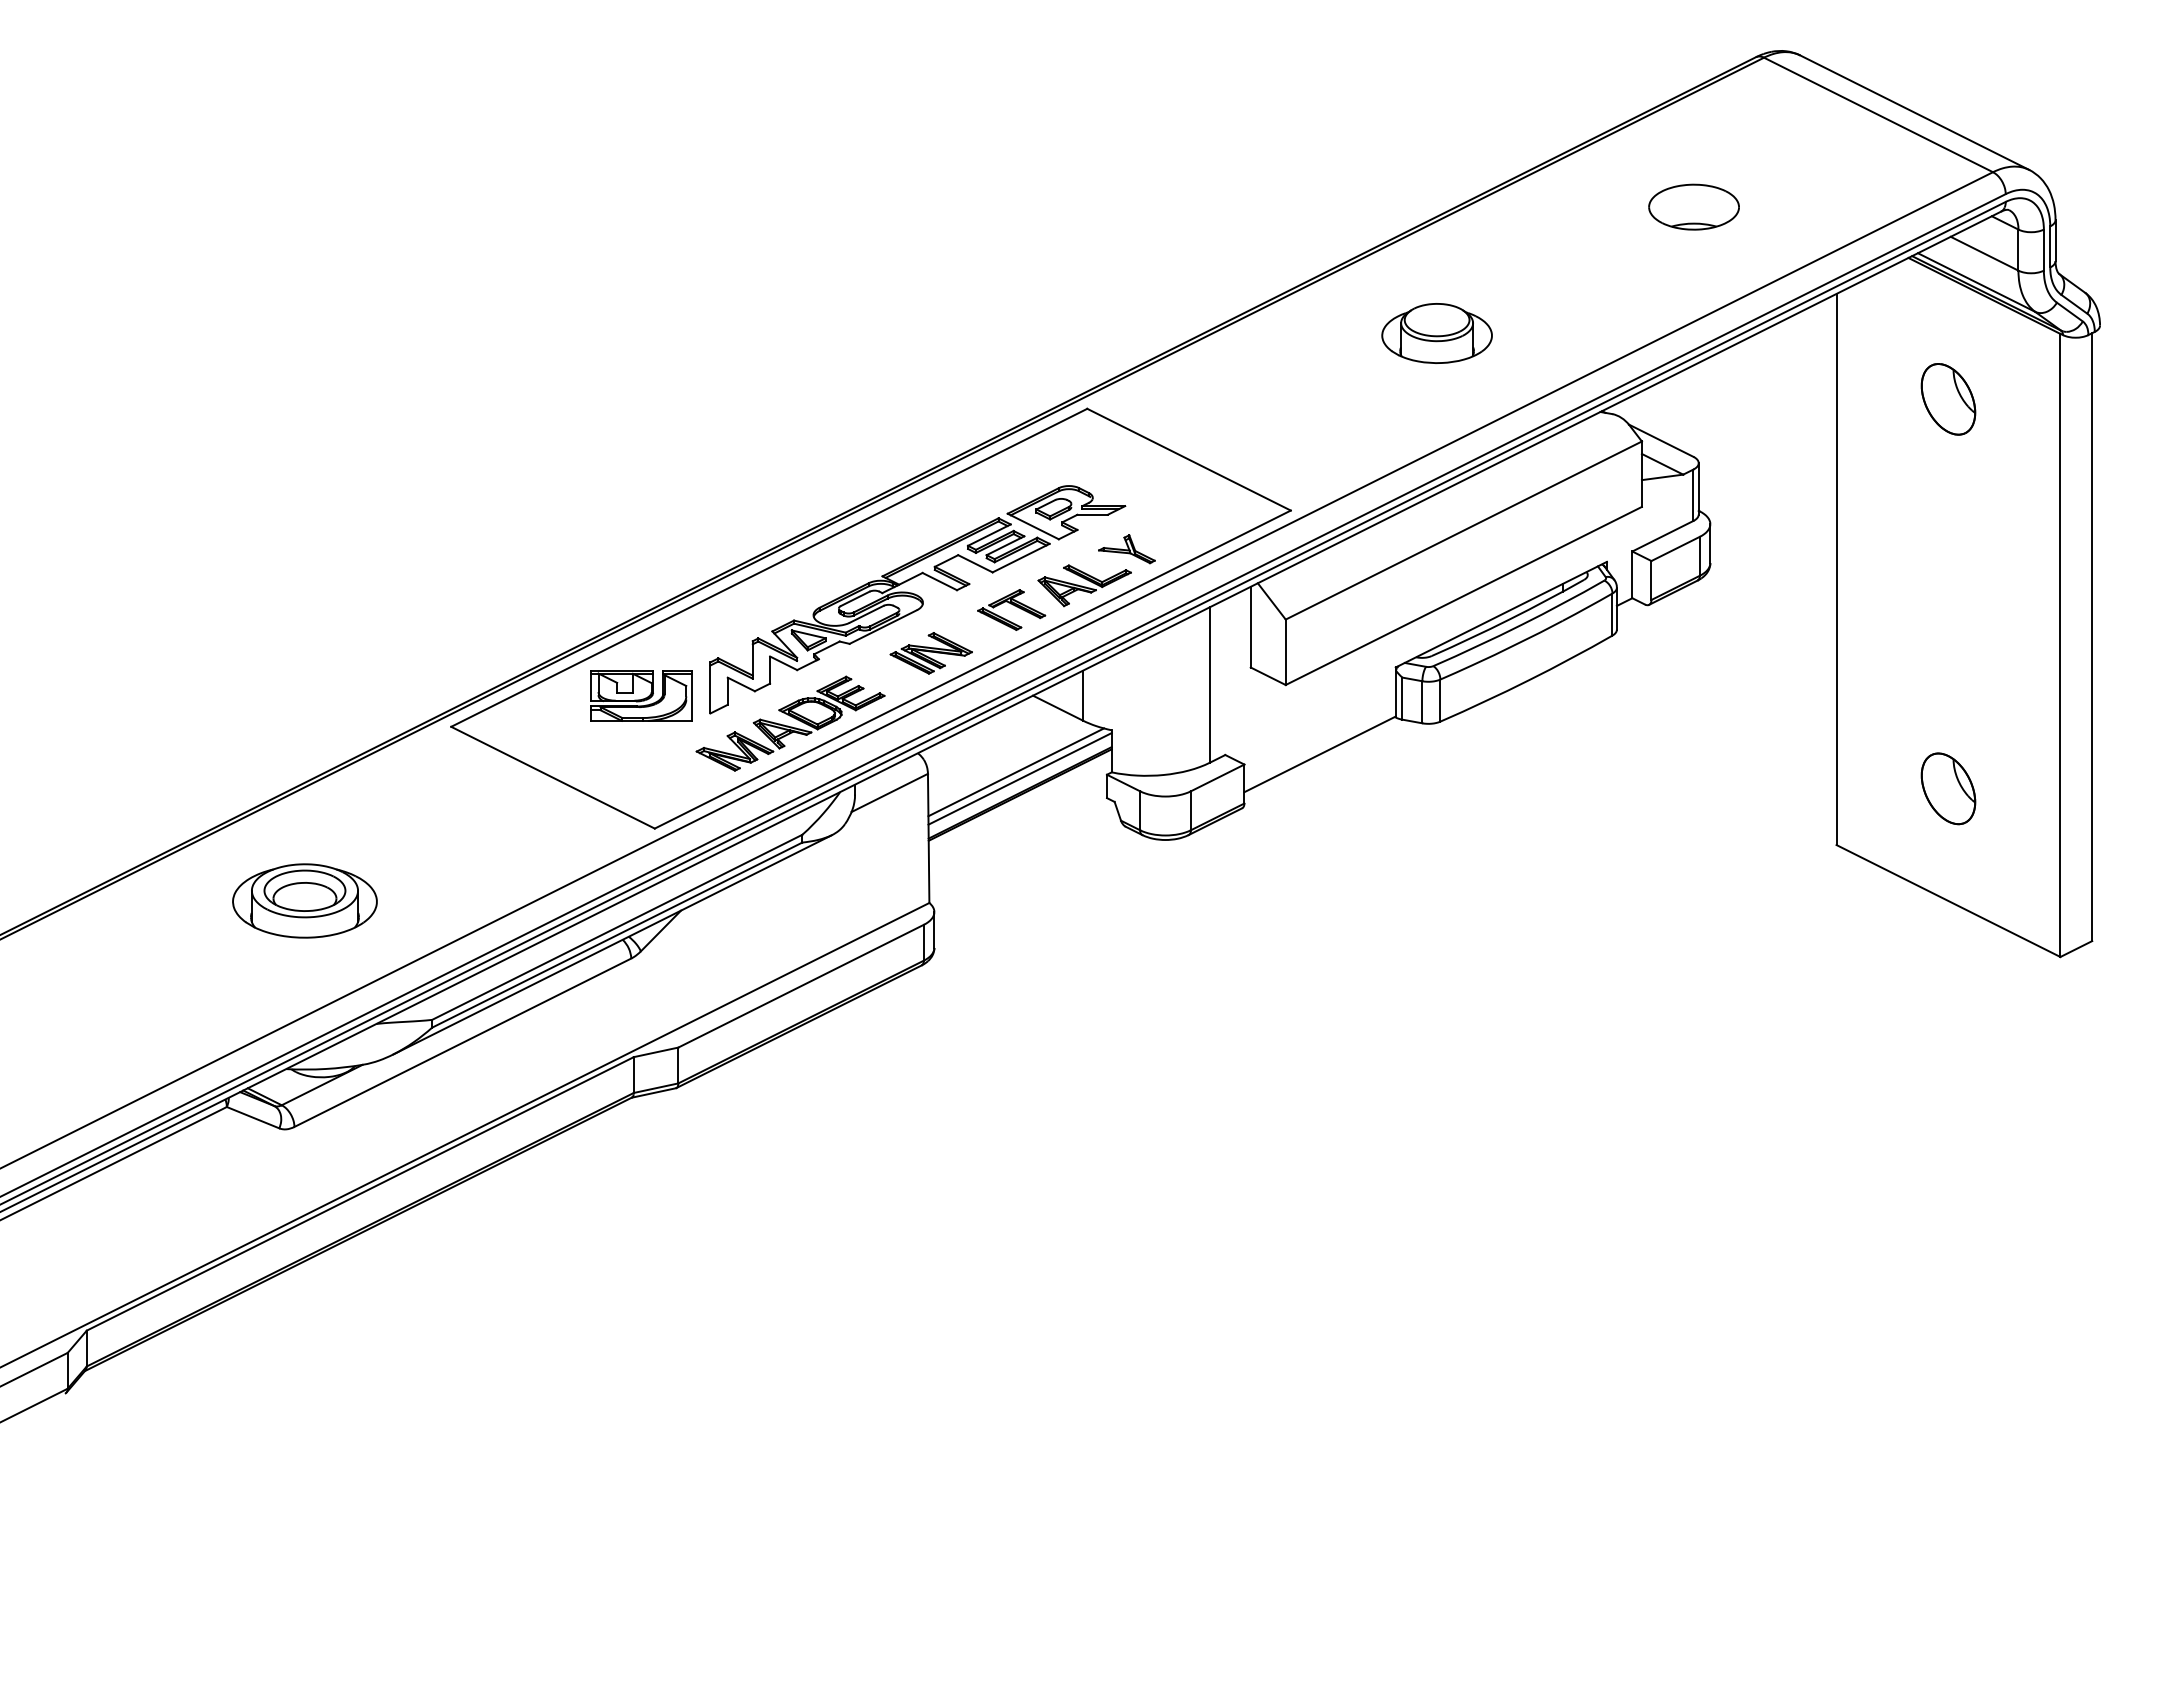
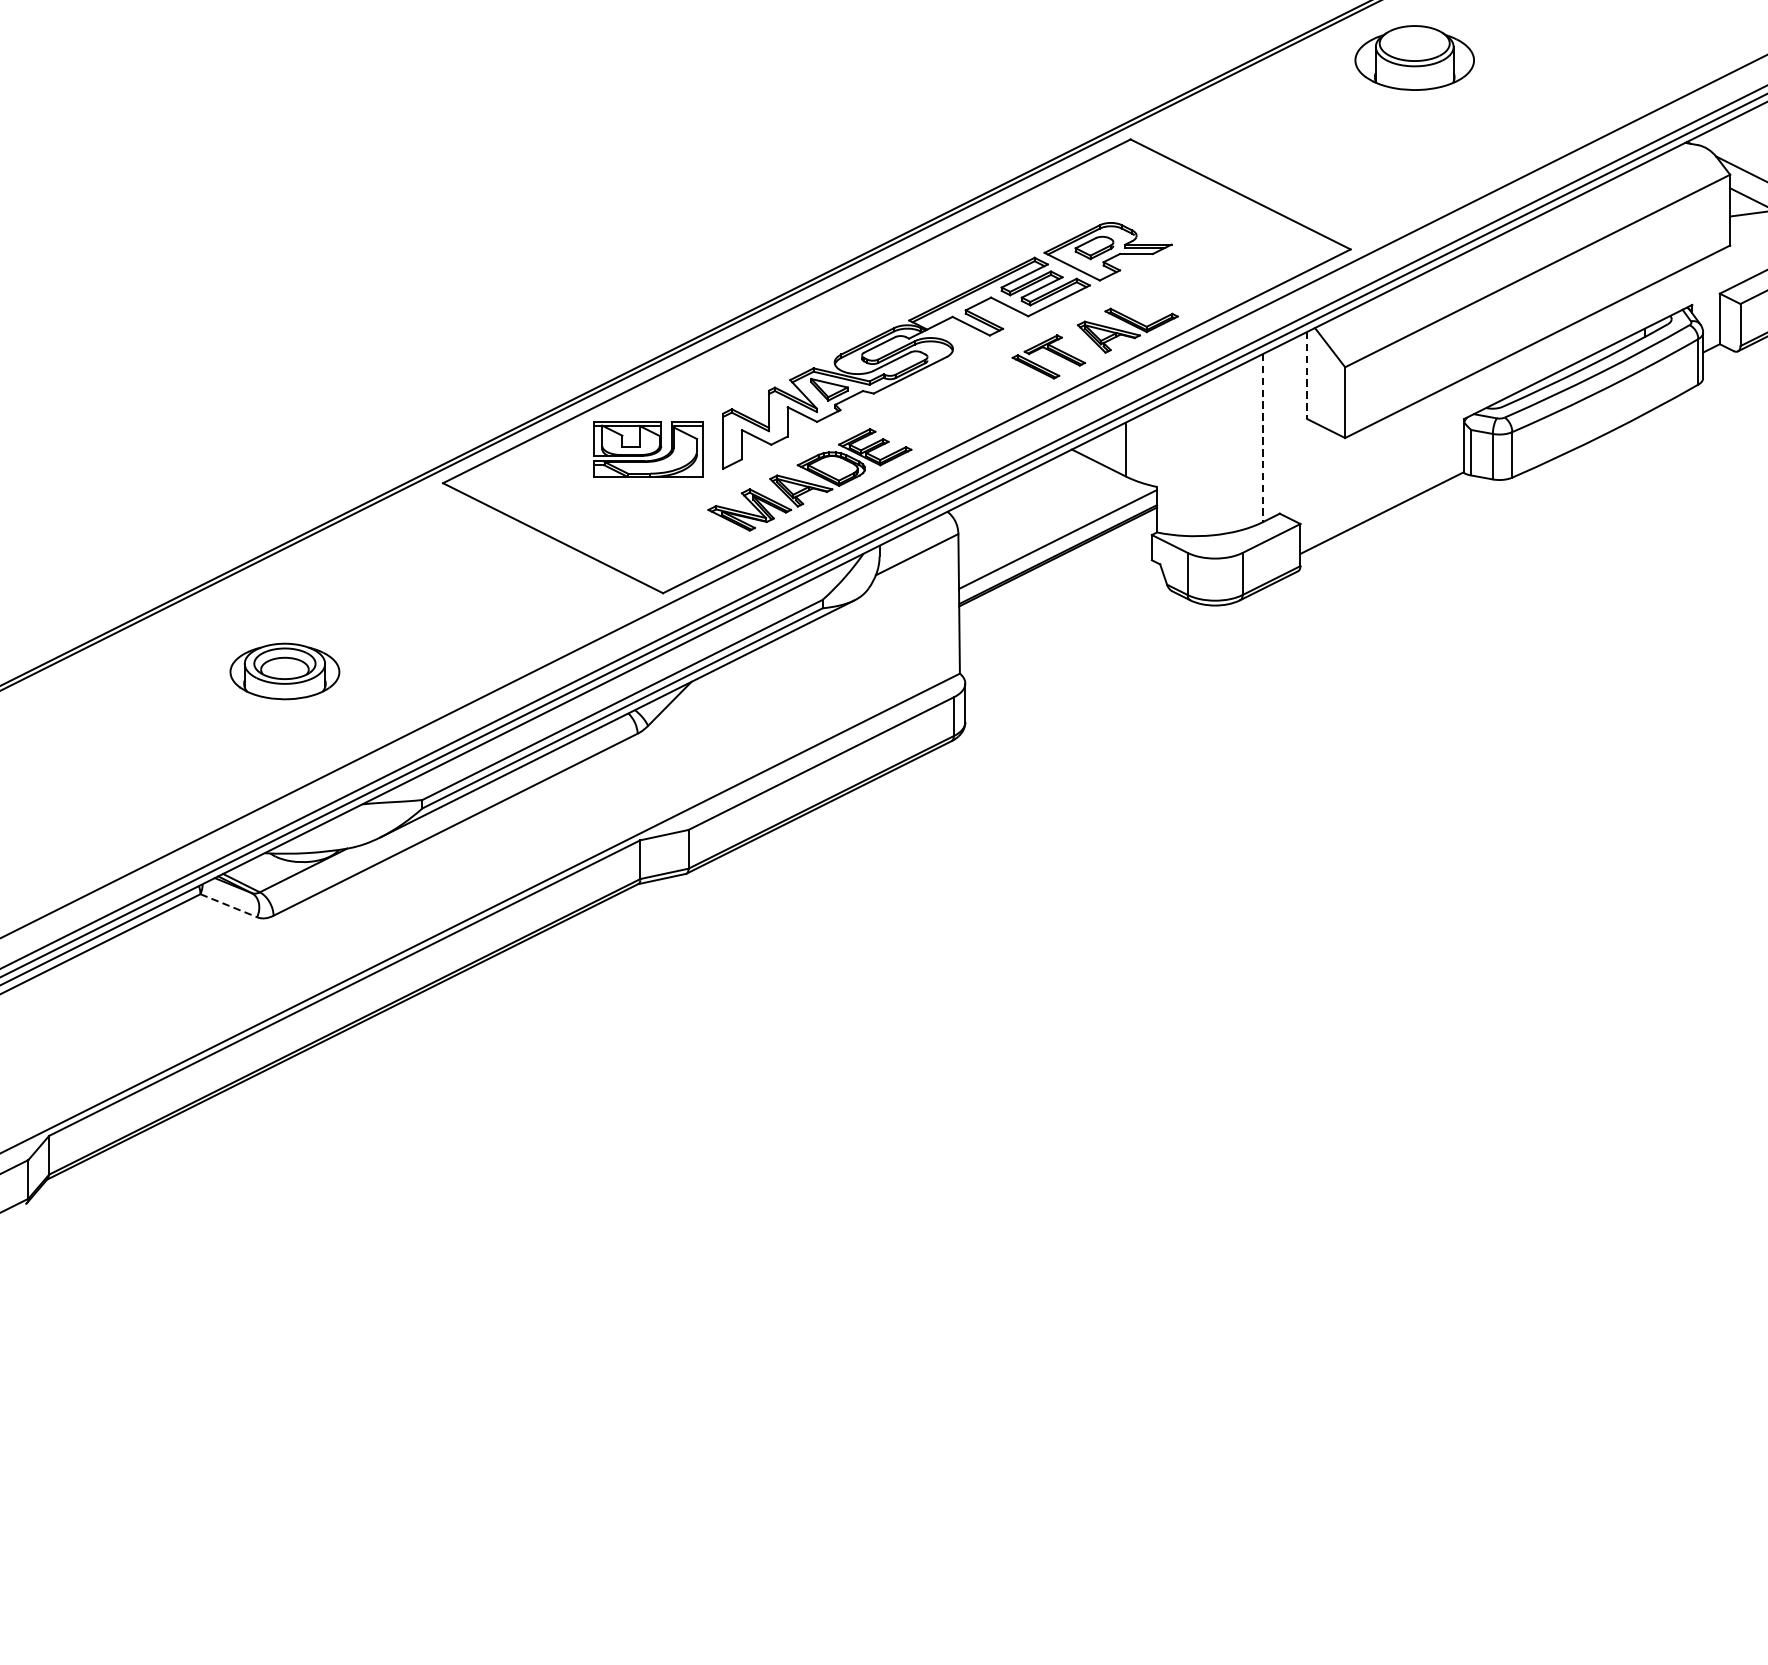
part: (1436, 333) -> (1414, 58), moved
part: (1126, 549) -> (1173, 291), removed
line: (1250, 627) -> (1307, 375), solid -> dashed
part: (930, 653) -> (961, 403), removed
line: (1210, 684) -> (1263, 437), solid -> dashed
line: (1016, 772) -> (1054, 532), removed
part: (304, 900) -> (284, 670), size x0.7
line: (253, 1117) -> (229, 905), solid -> dashed

